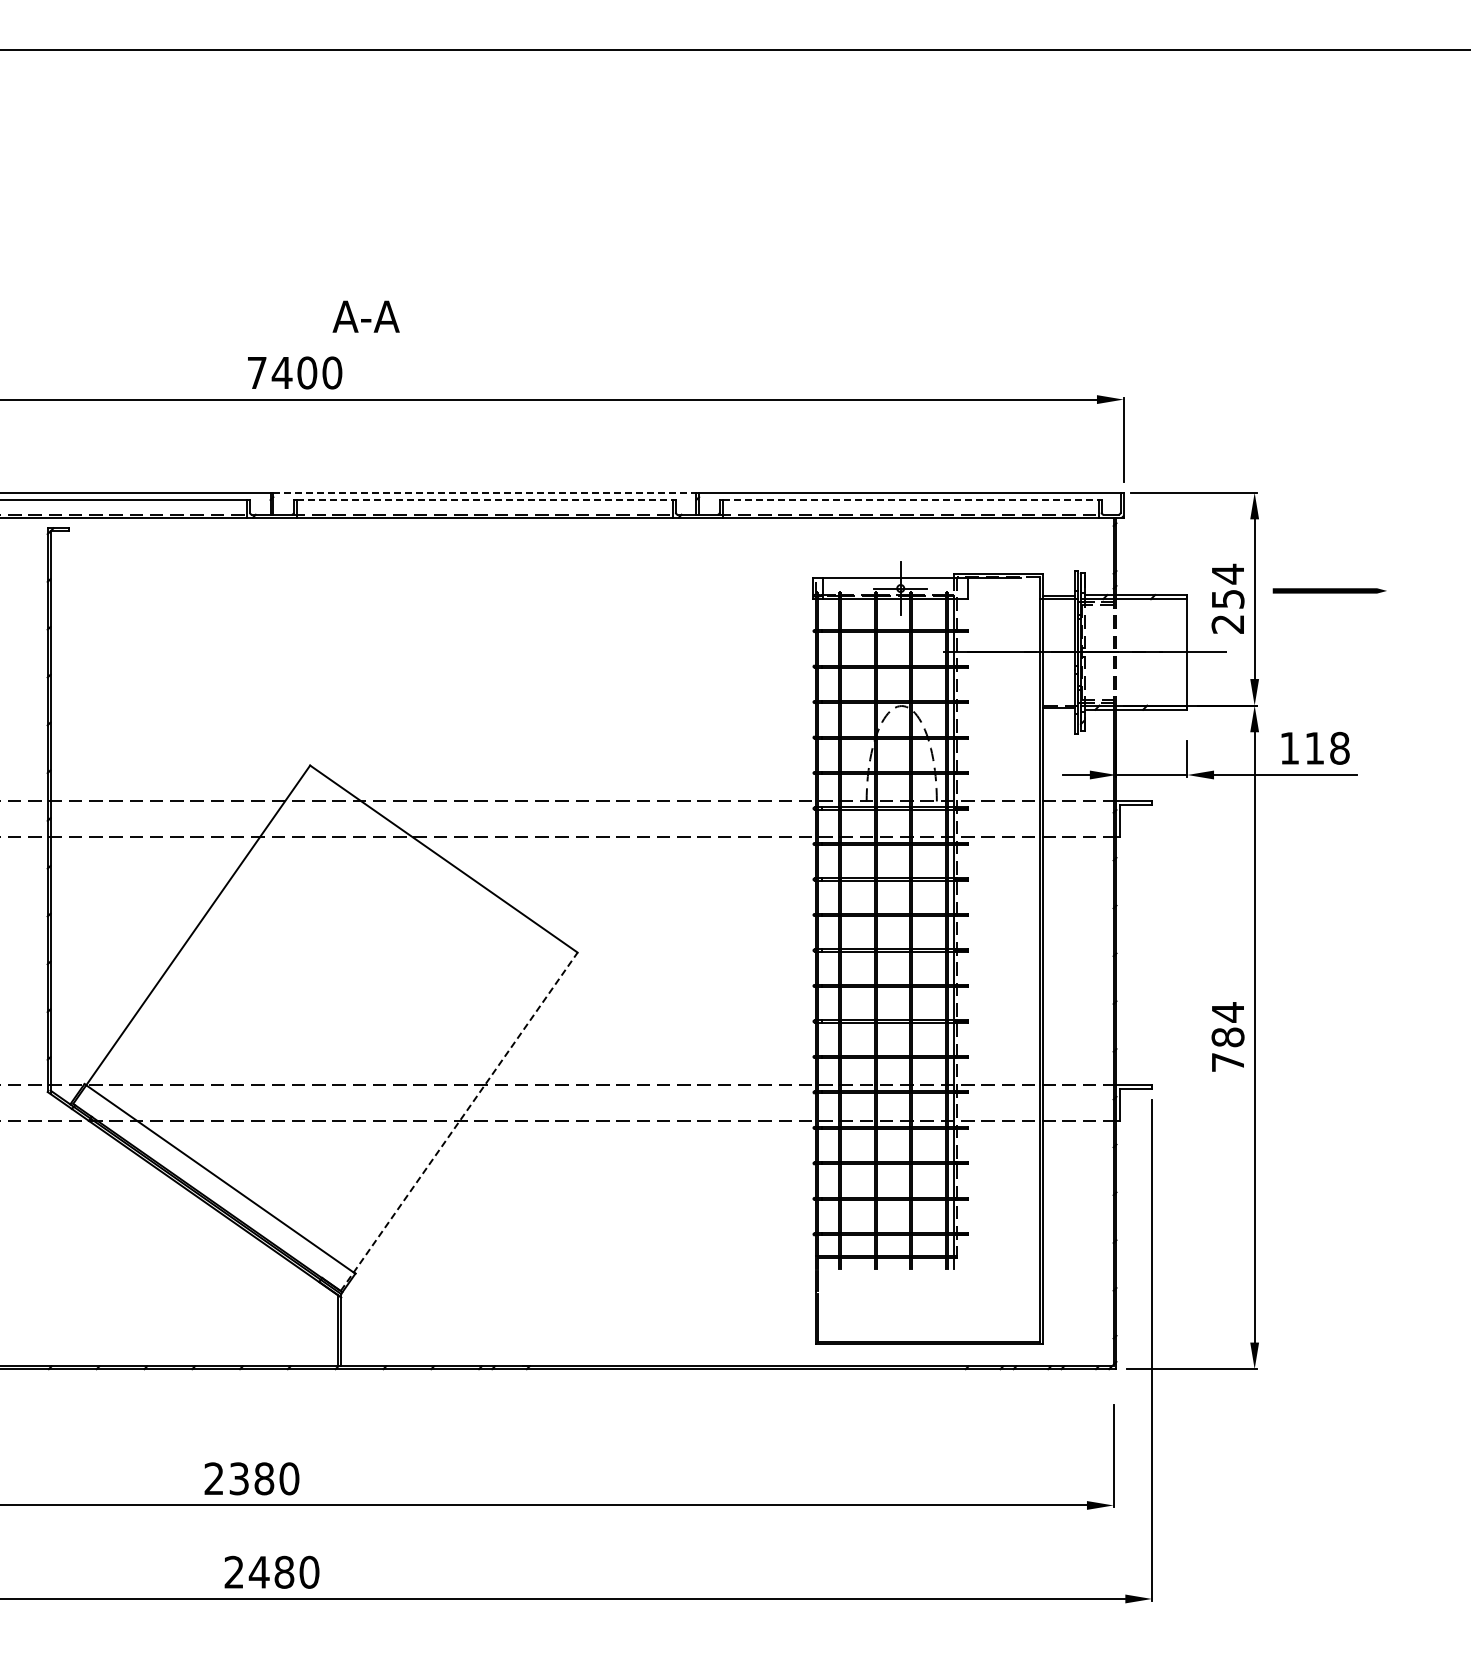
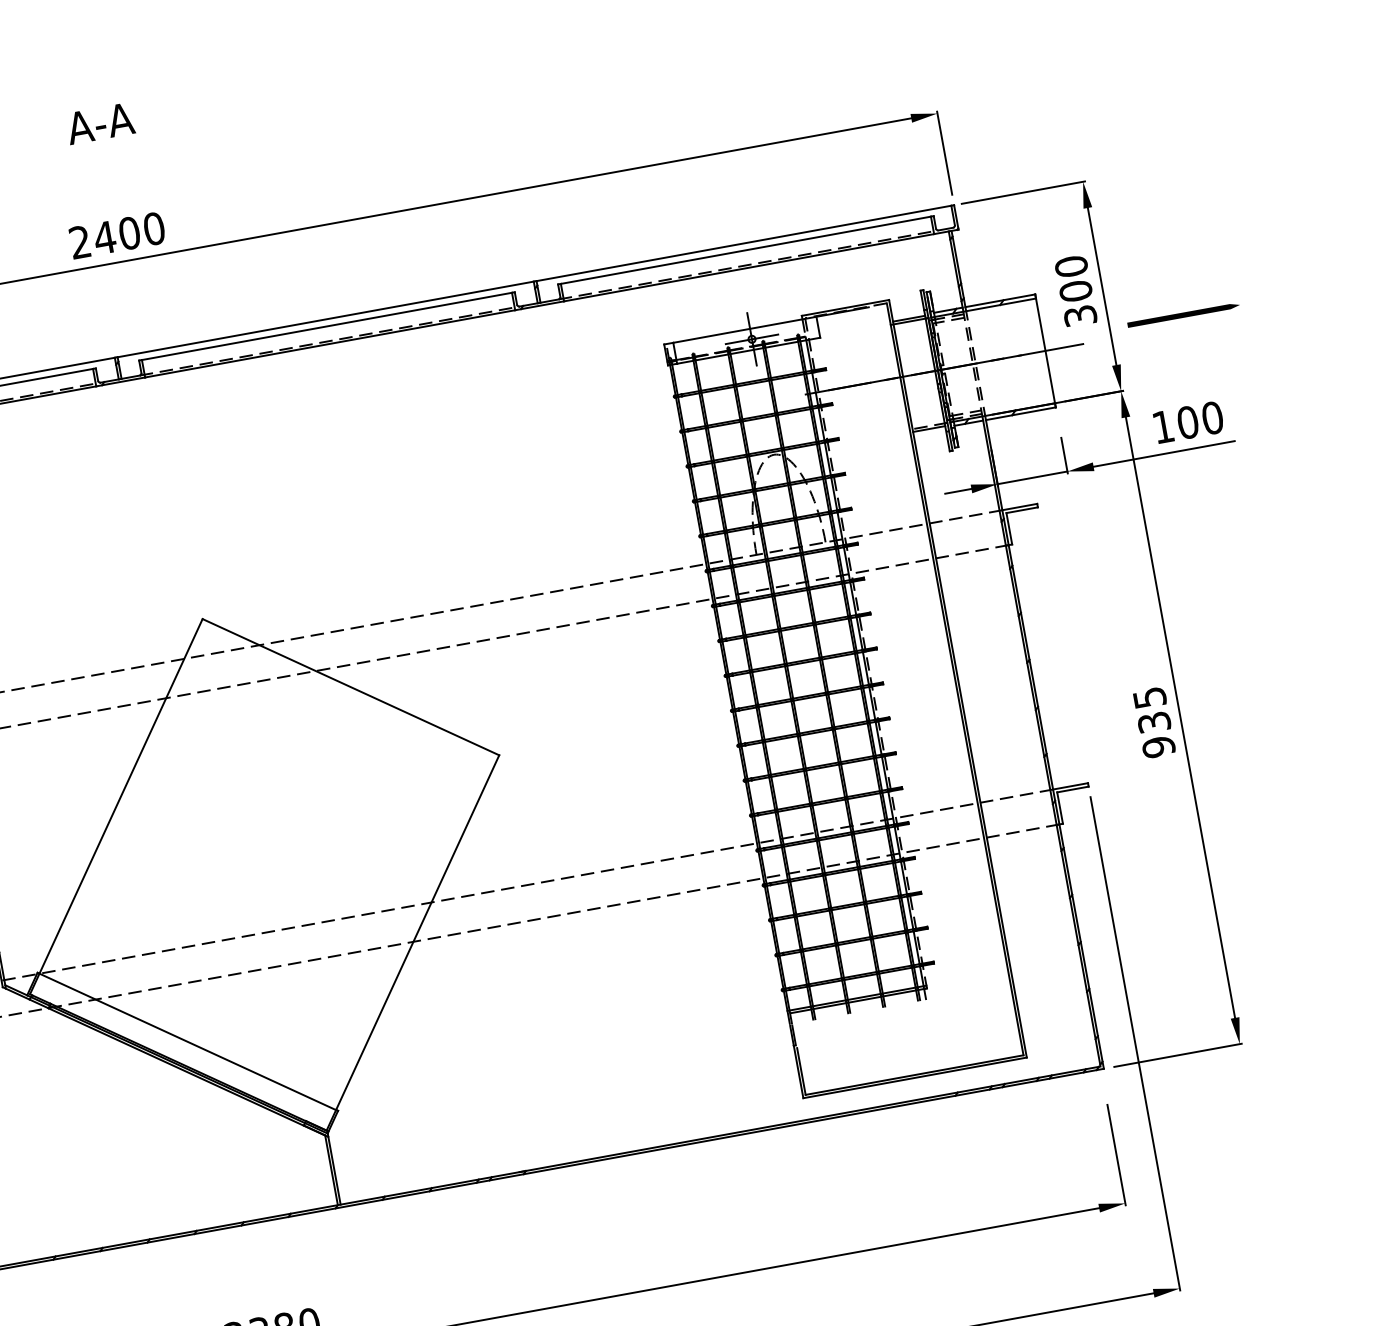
text: (365, 316) -> (99, 123), moved
text: (256, 372) -> (79, 241), 7400 -> 2400
line: (485, 492) -> (326, 319), dashed -> solid
line: (485, 499) -> (327, 325), dashed -> solid
line: (911, 499) -> (746, 249), dashed -> solid
line: (1329, 590) -> (1183, 314), moved
text: (1227, 598) -> (1075, 290), 254 -> 300
text: (1327, 747) -> (1200, 419), 118 -> 100
text: (1227, 1037) -> (1153, 722), 784 -> 935
line: (459, 1121) -> (413, 942), dashed -> solid

